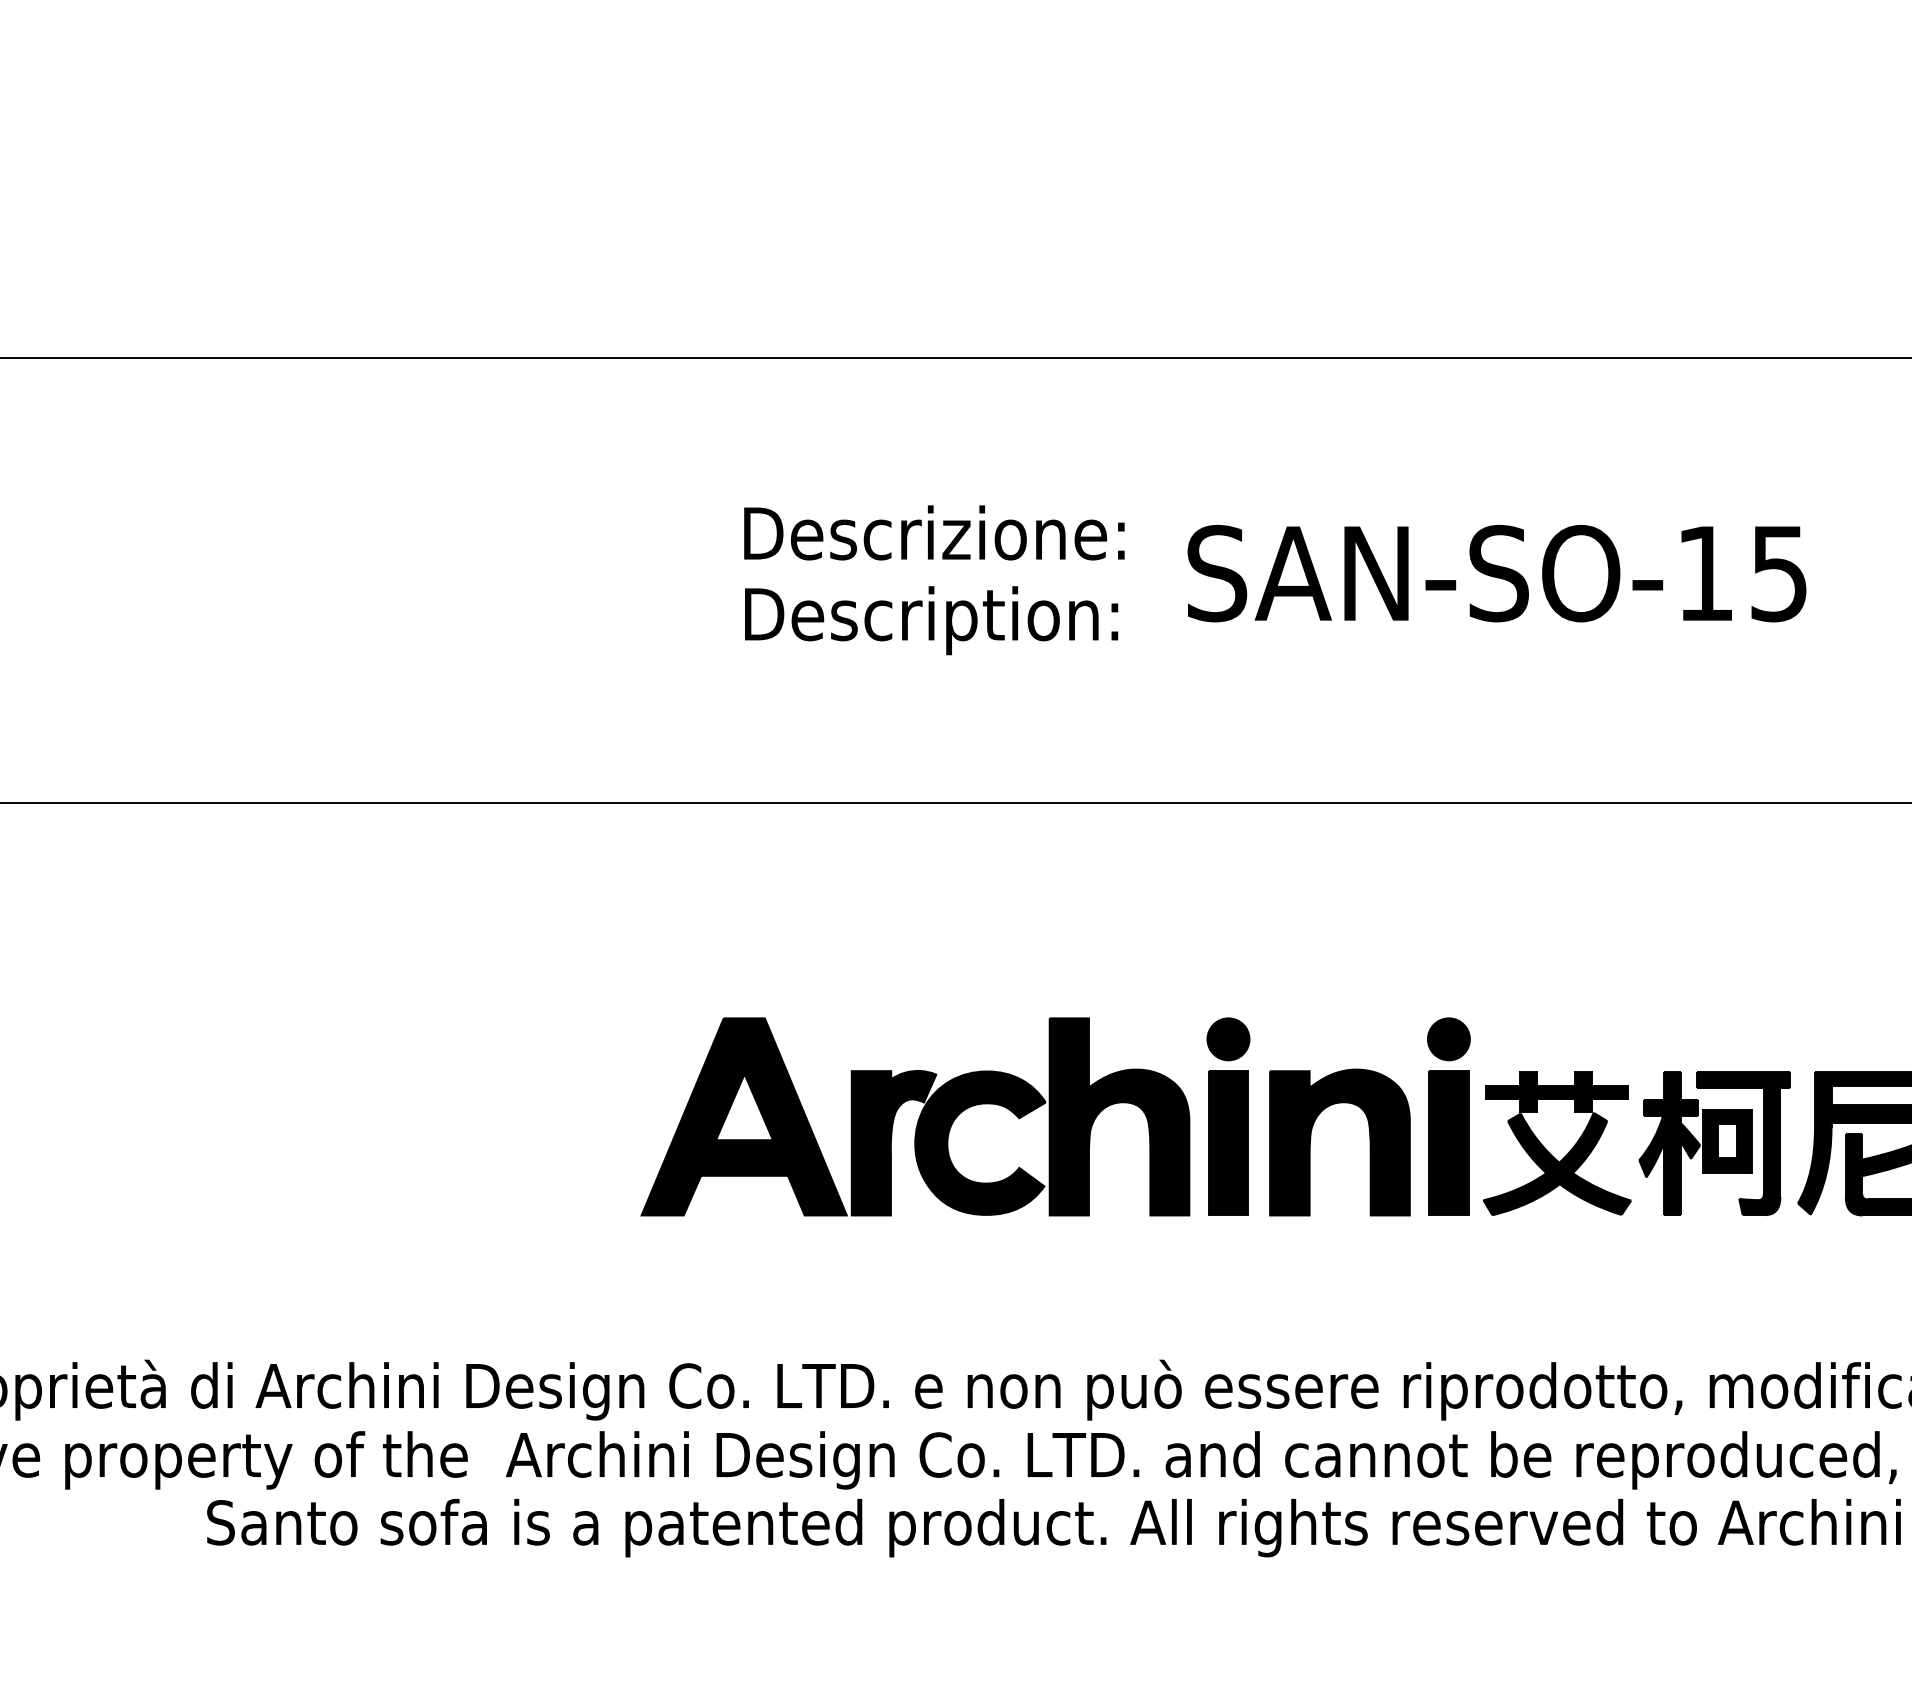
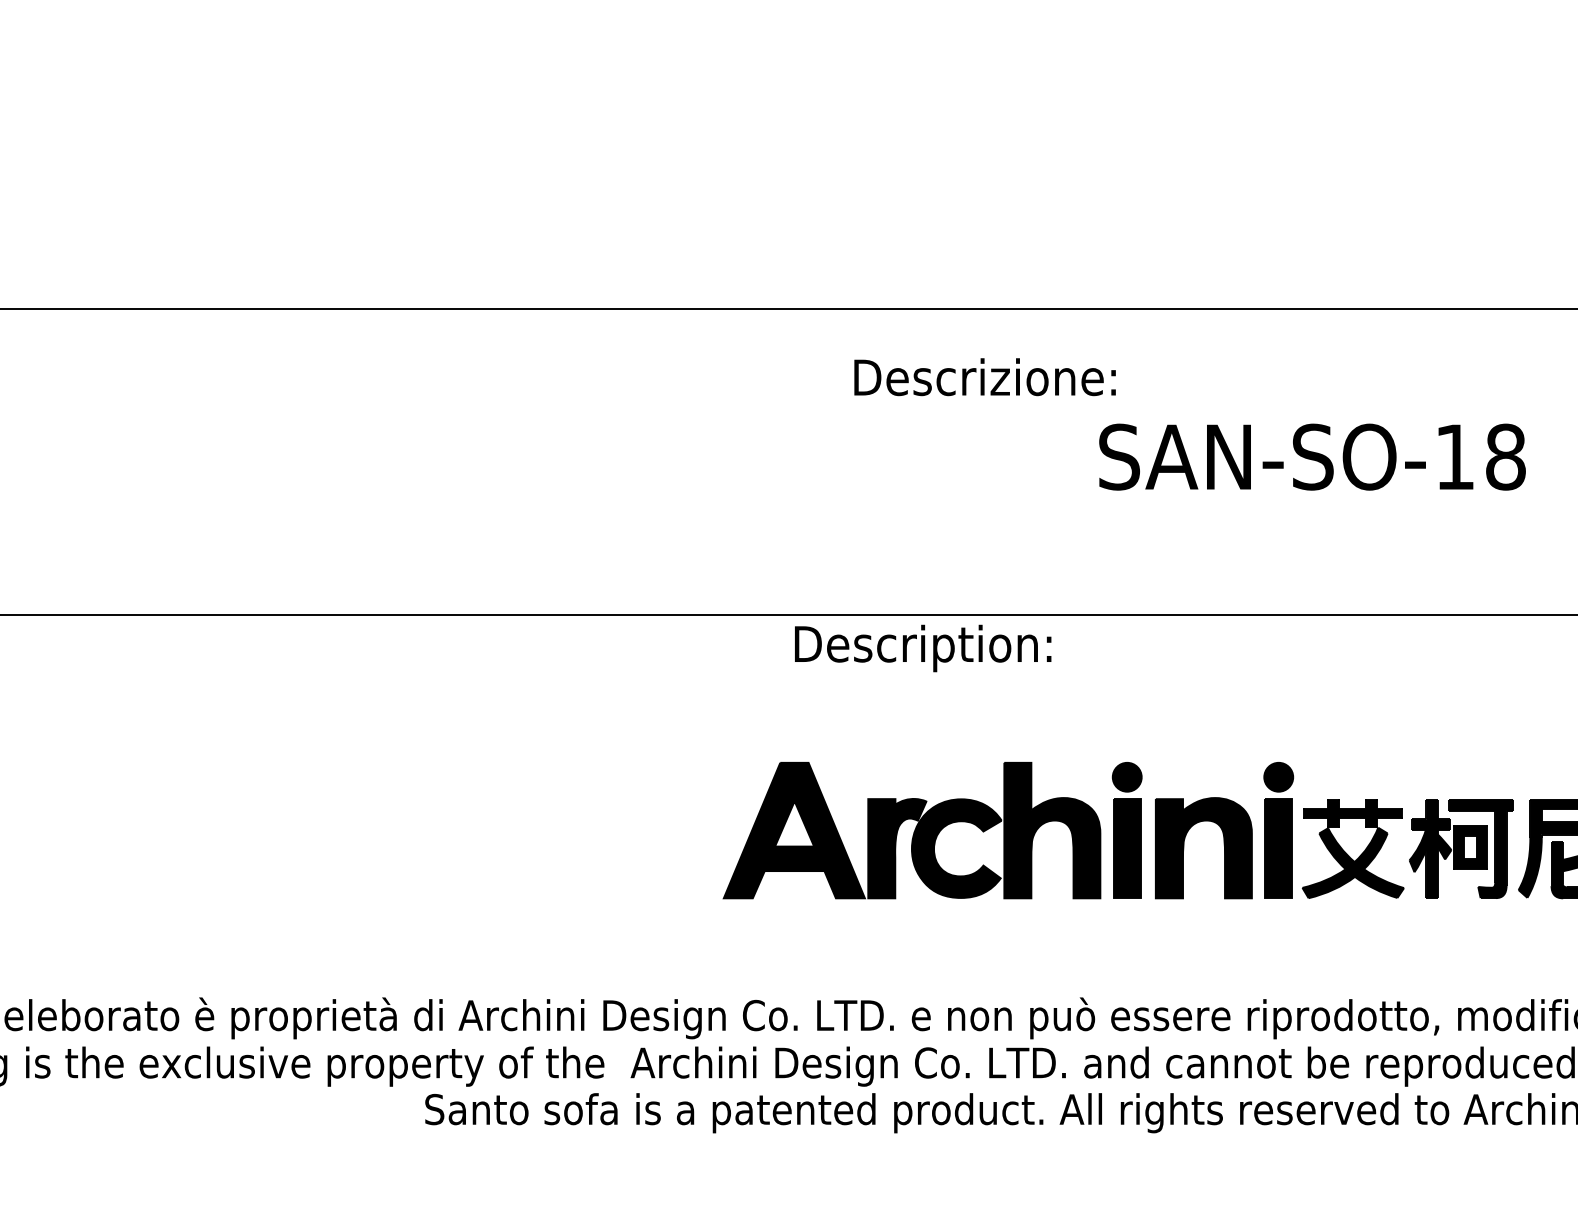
text: (933, 533) -> (984, 377), moved
text: (1778, 572) -> (1505, 456), SAN-SO-15 -> SAN-SO-18
text: (932, 620) -> (923, 648), moved

